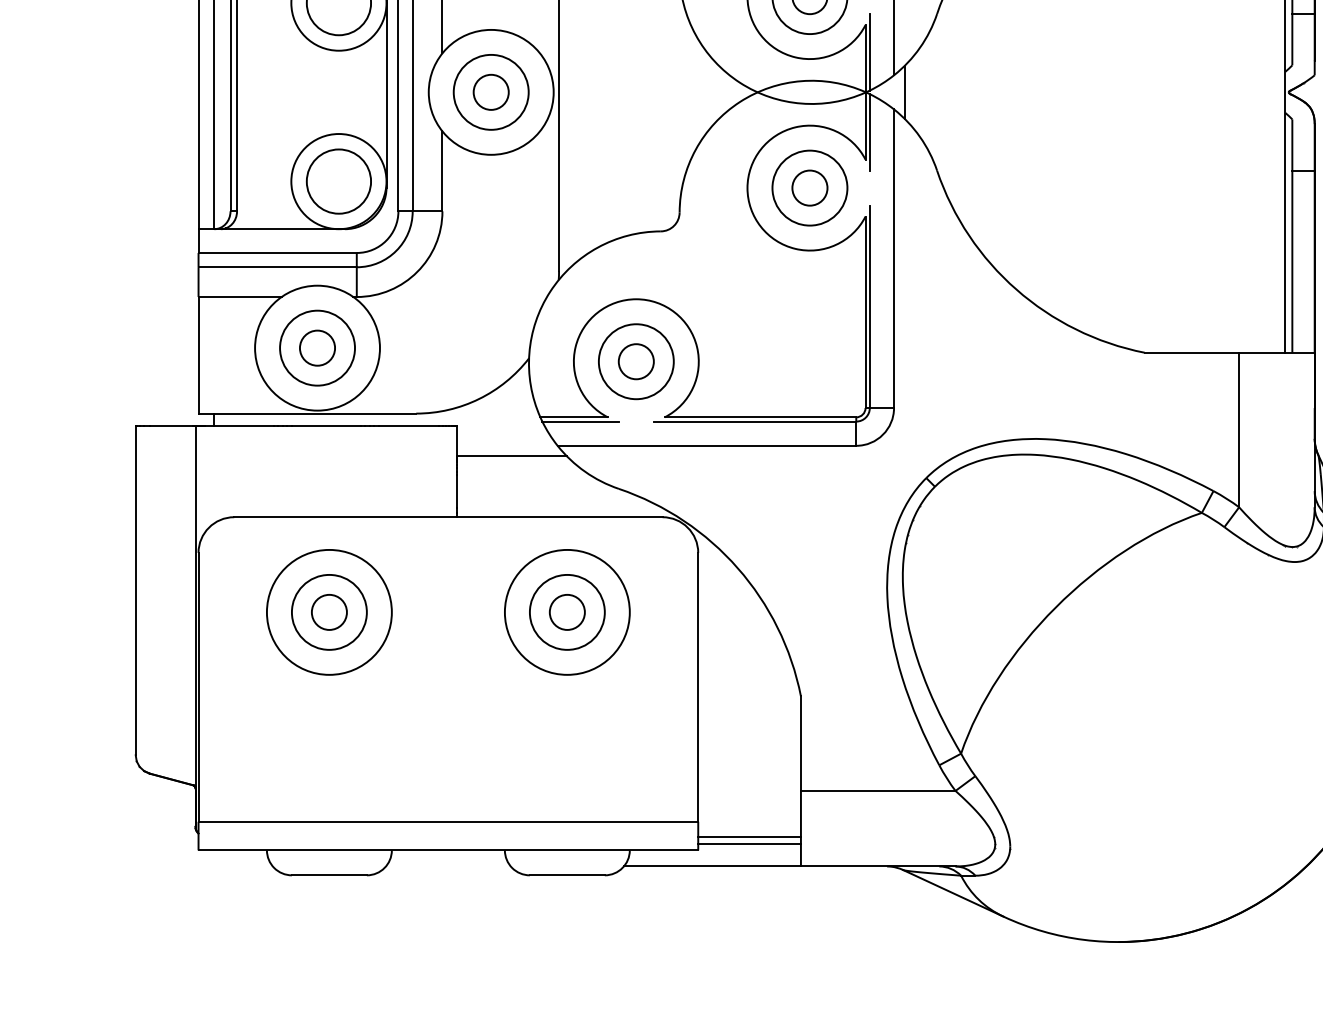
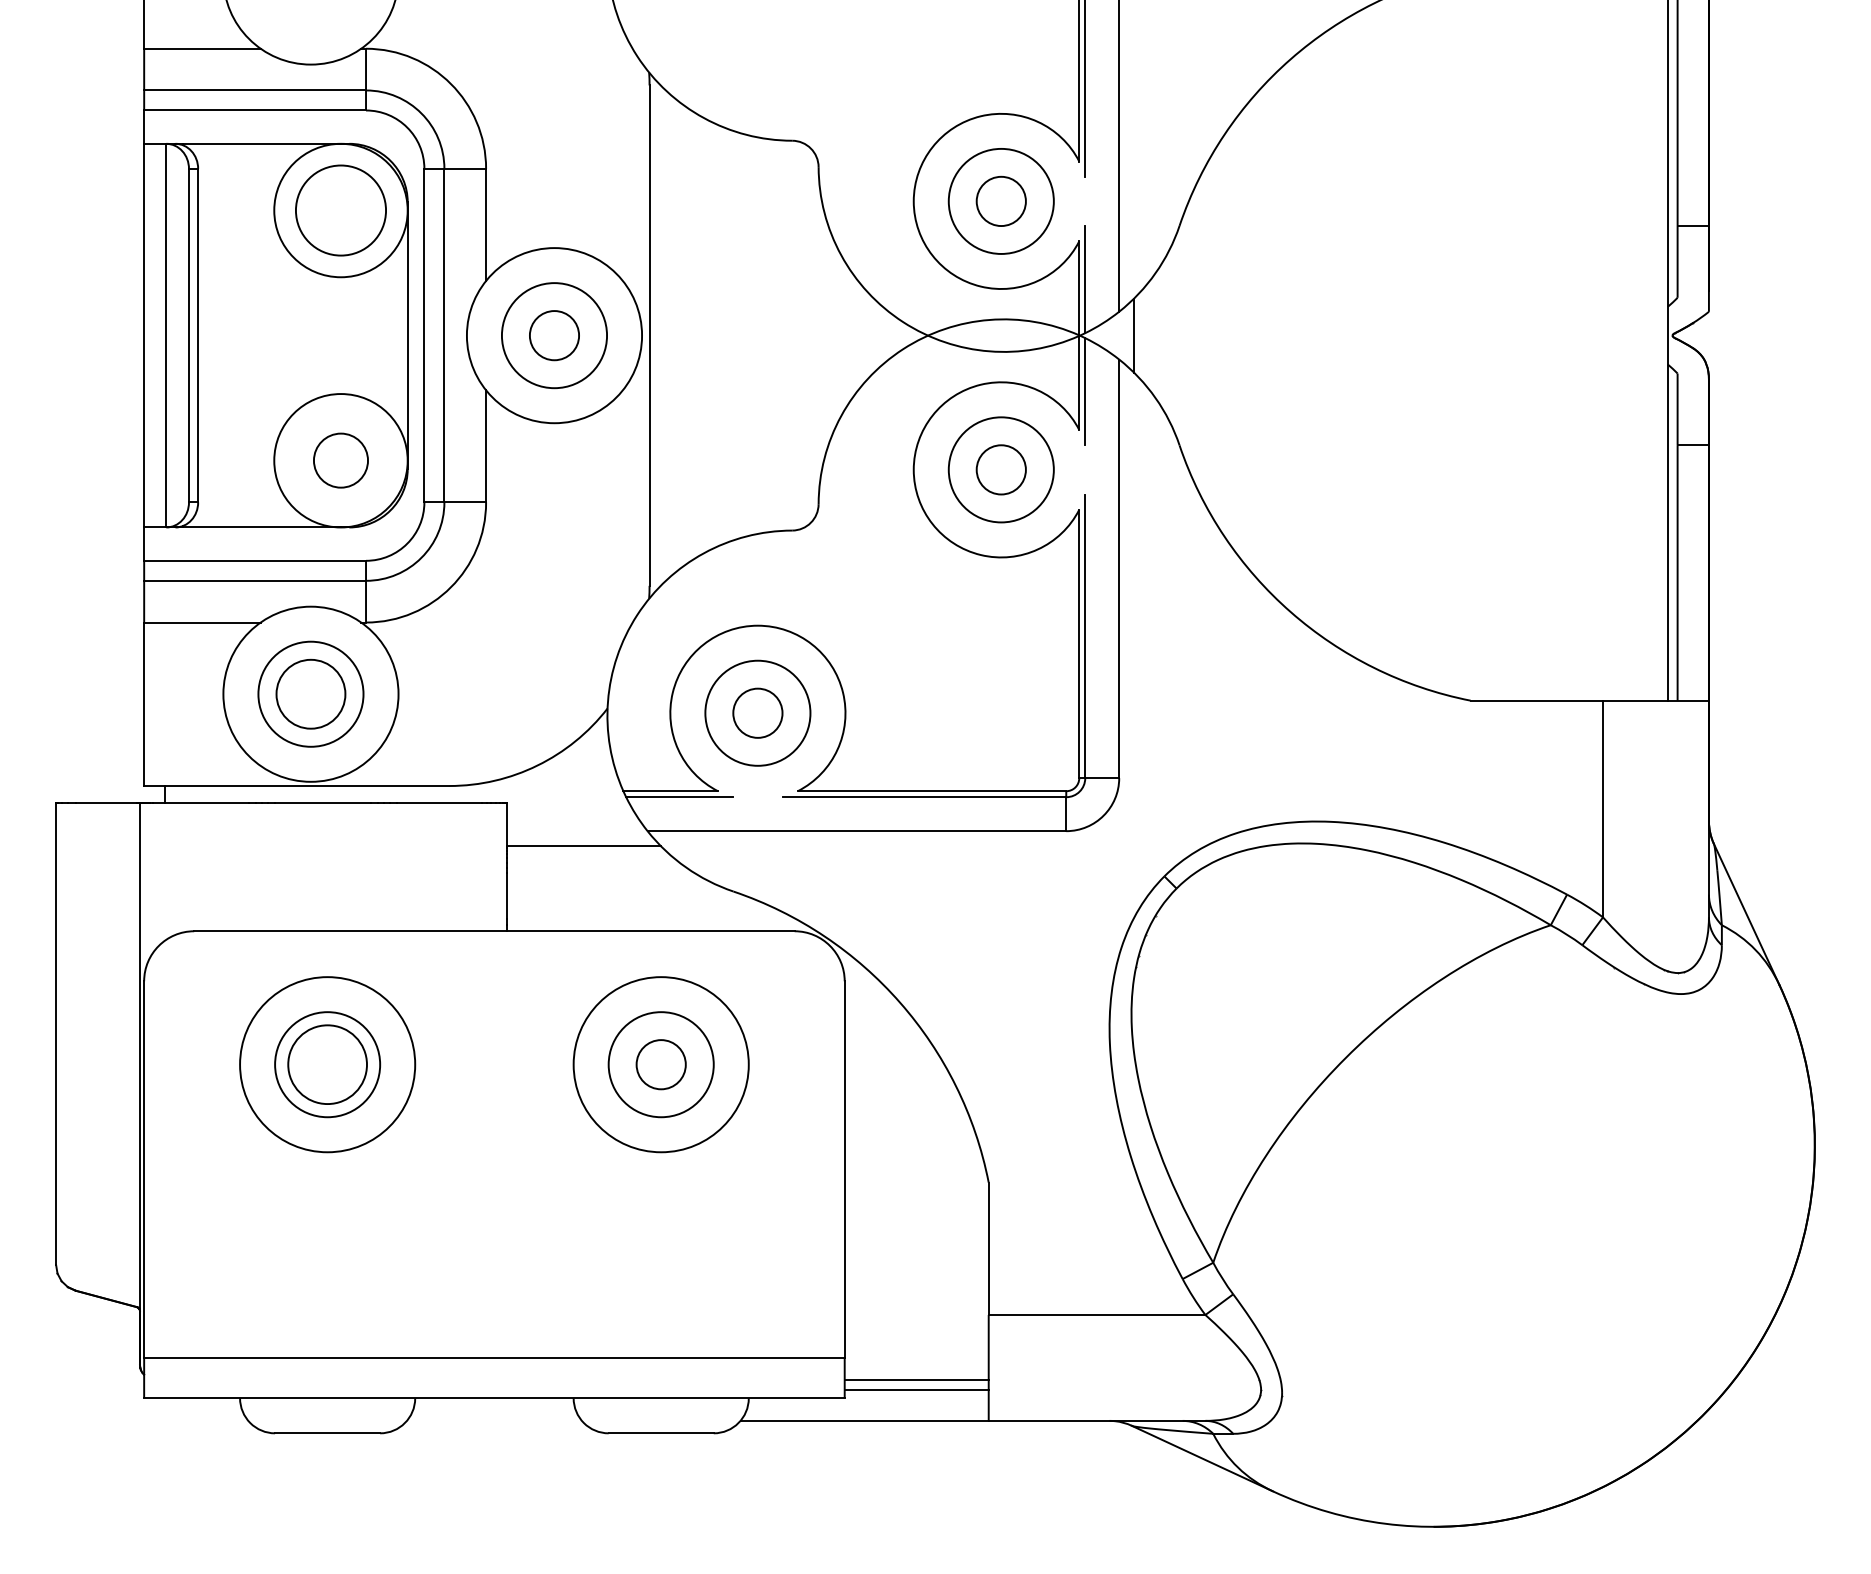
circle: (338, 181) -> (340, 460), size x0.6
circle: (317, 347) -> (310, 693), size x1.4
circle: (329, 612) -> (327, 1064), size x1.6

